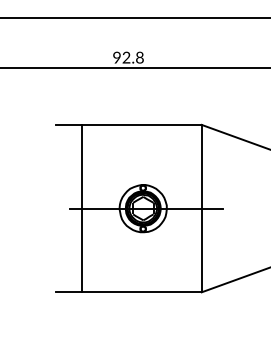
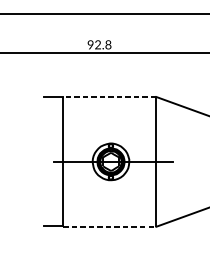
line: (141, 124) -> (109, 96), solid -> dashed
line: (142, 292) -> (110, 226), solid -> dashed

